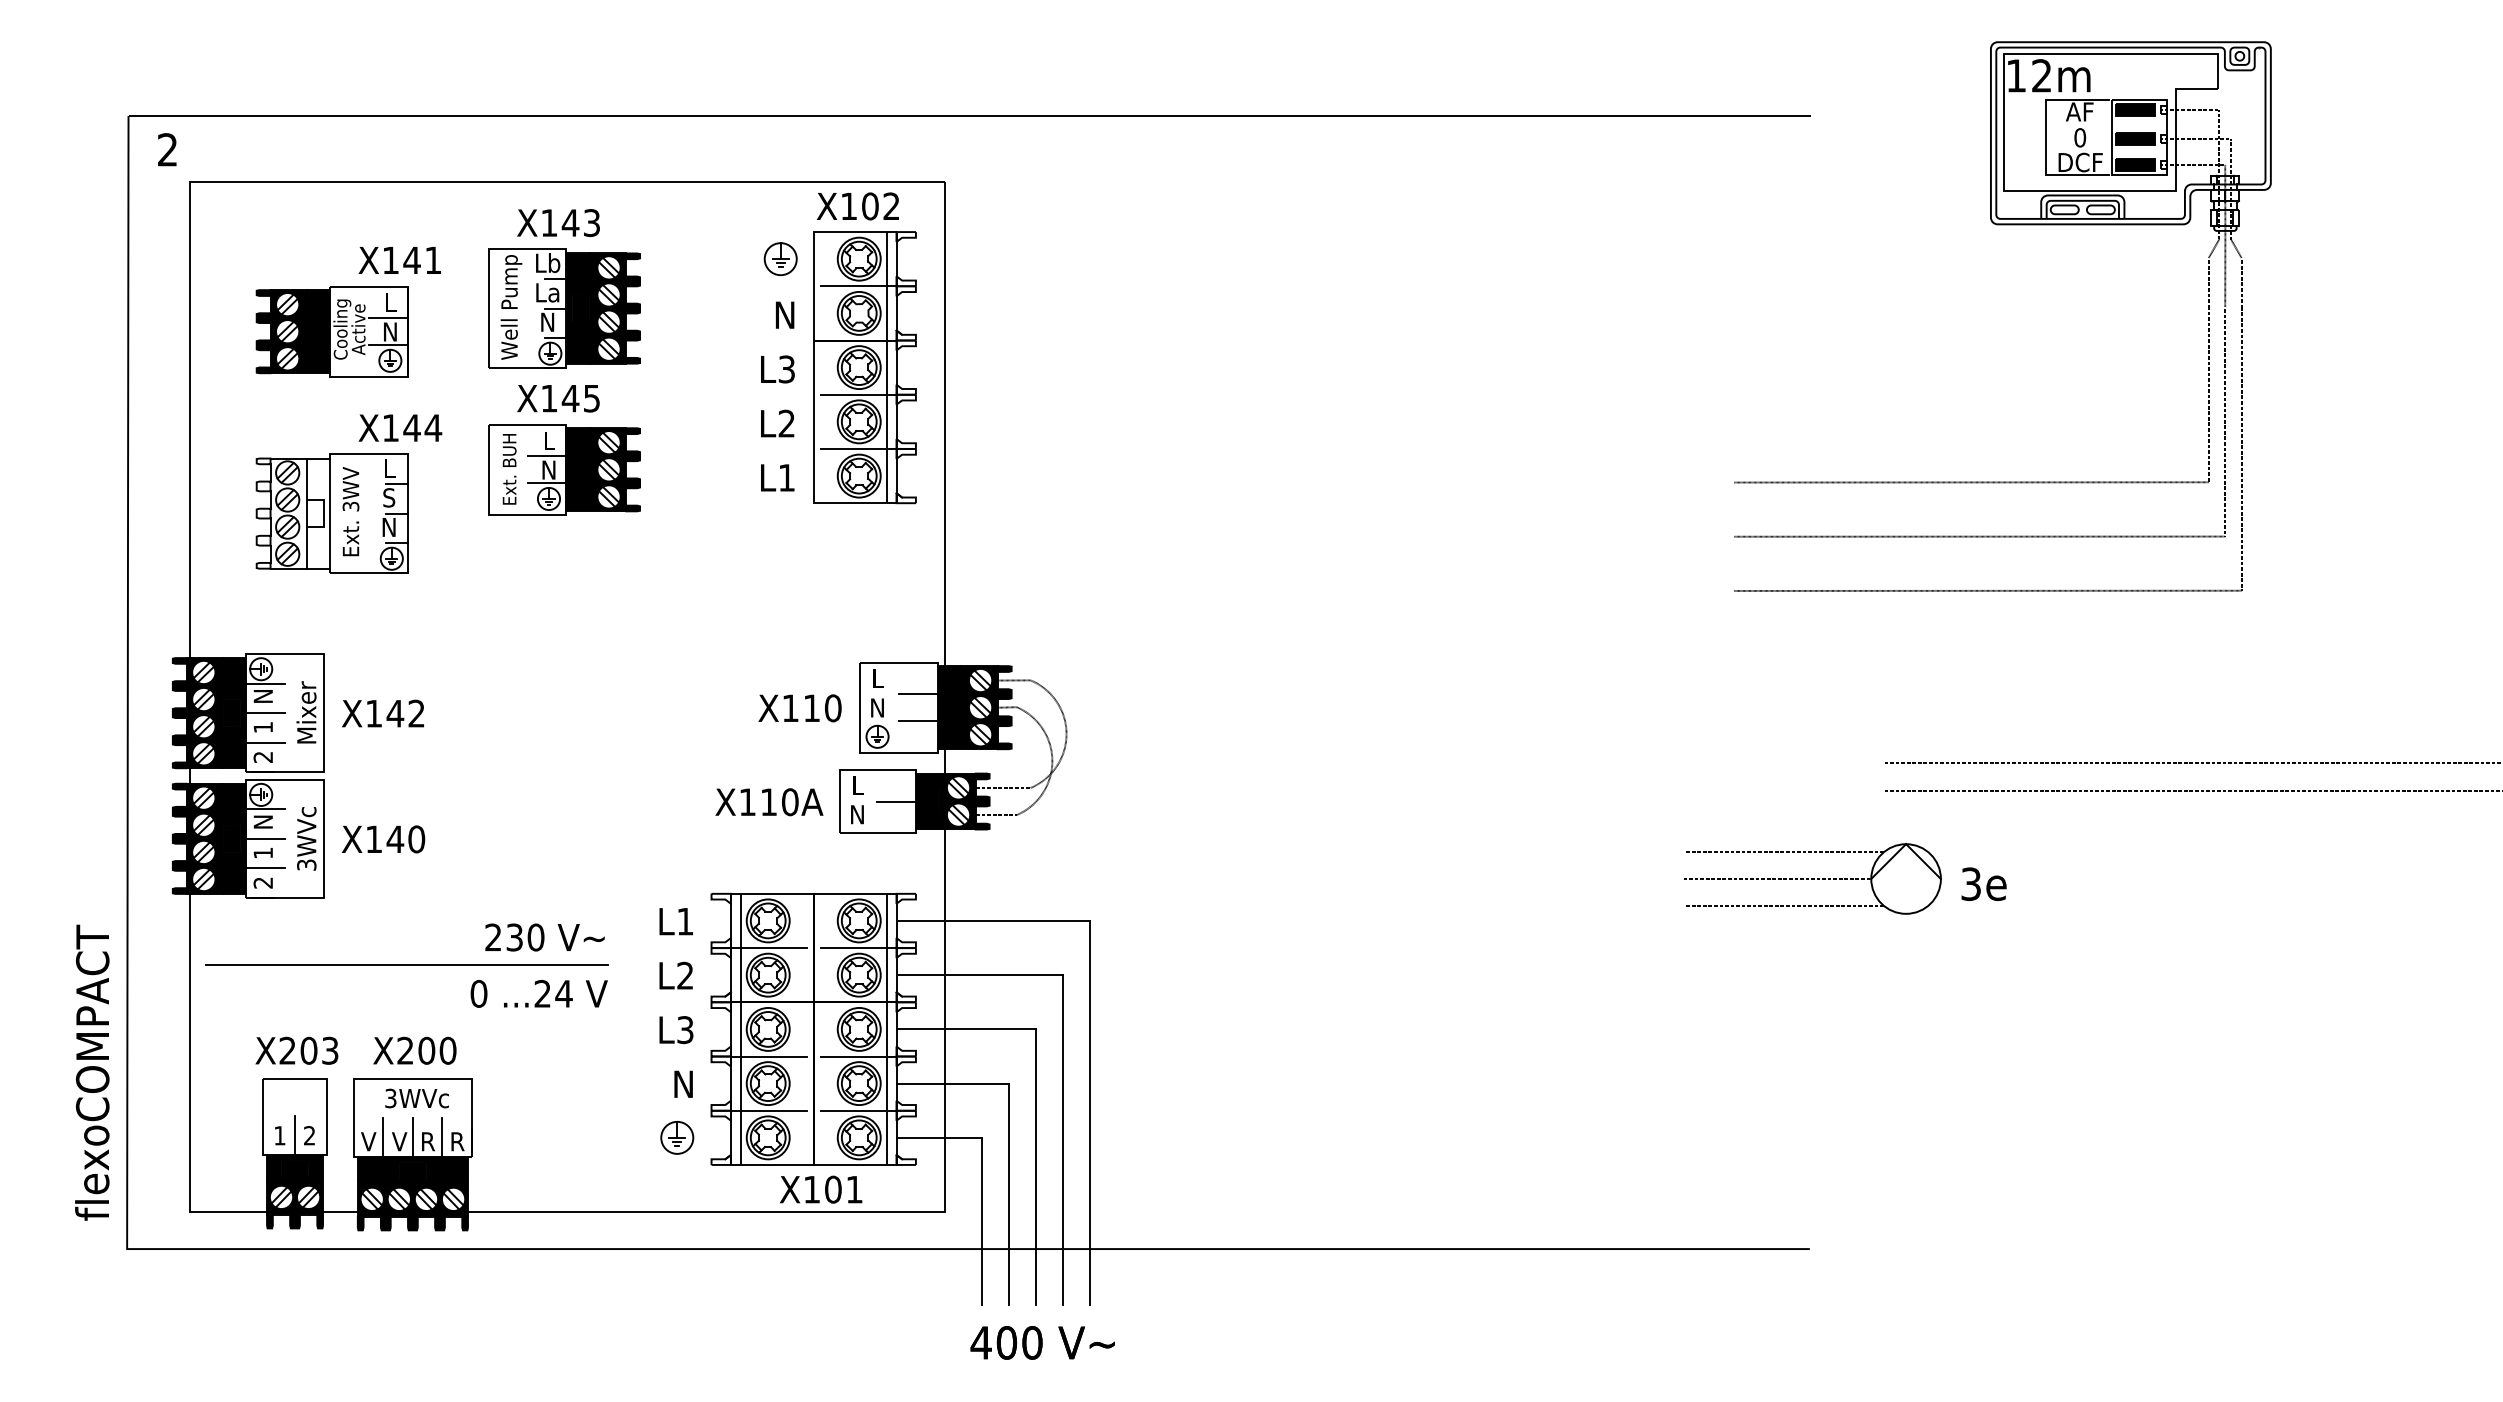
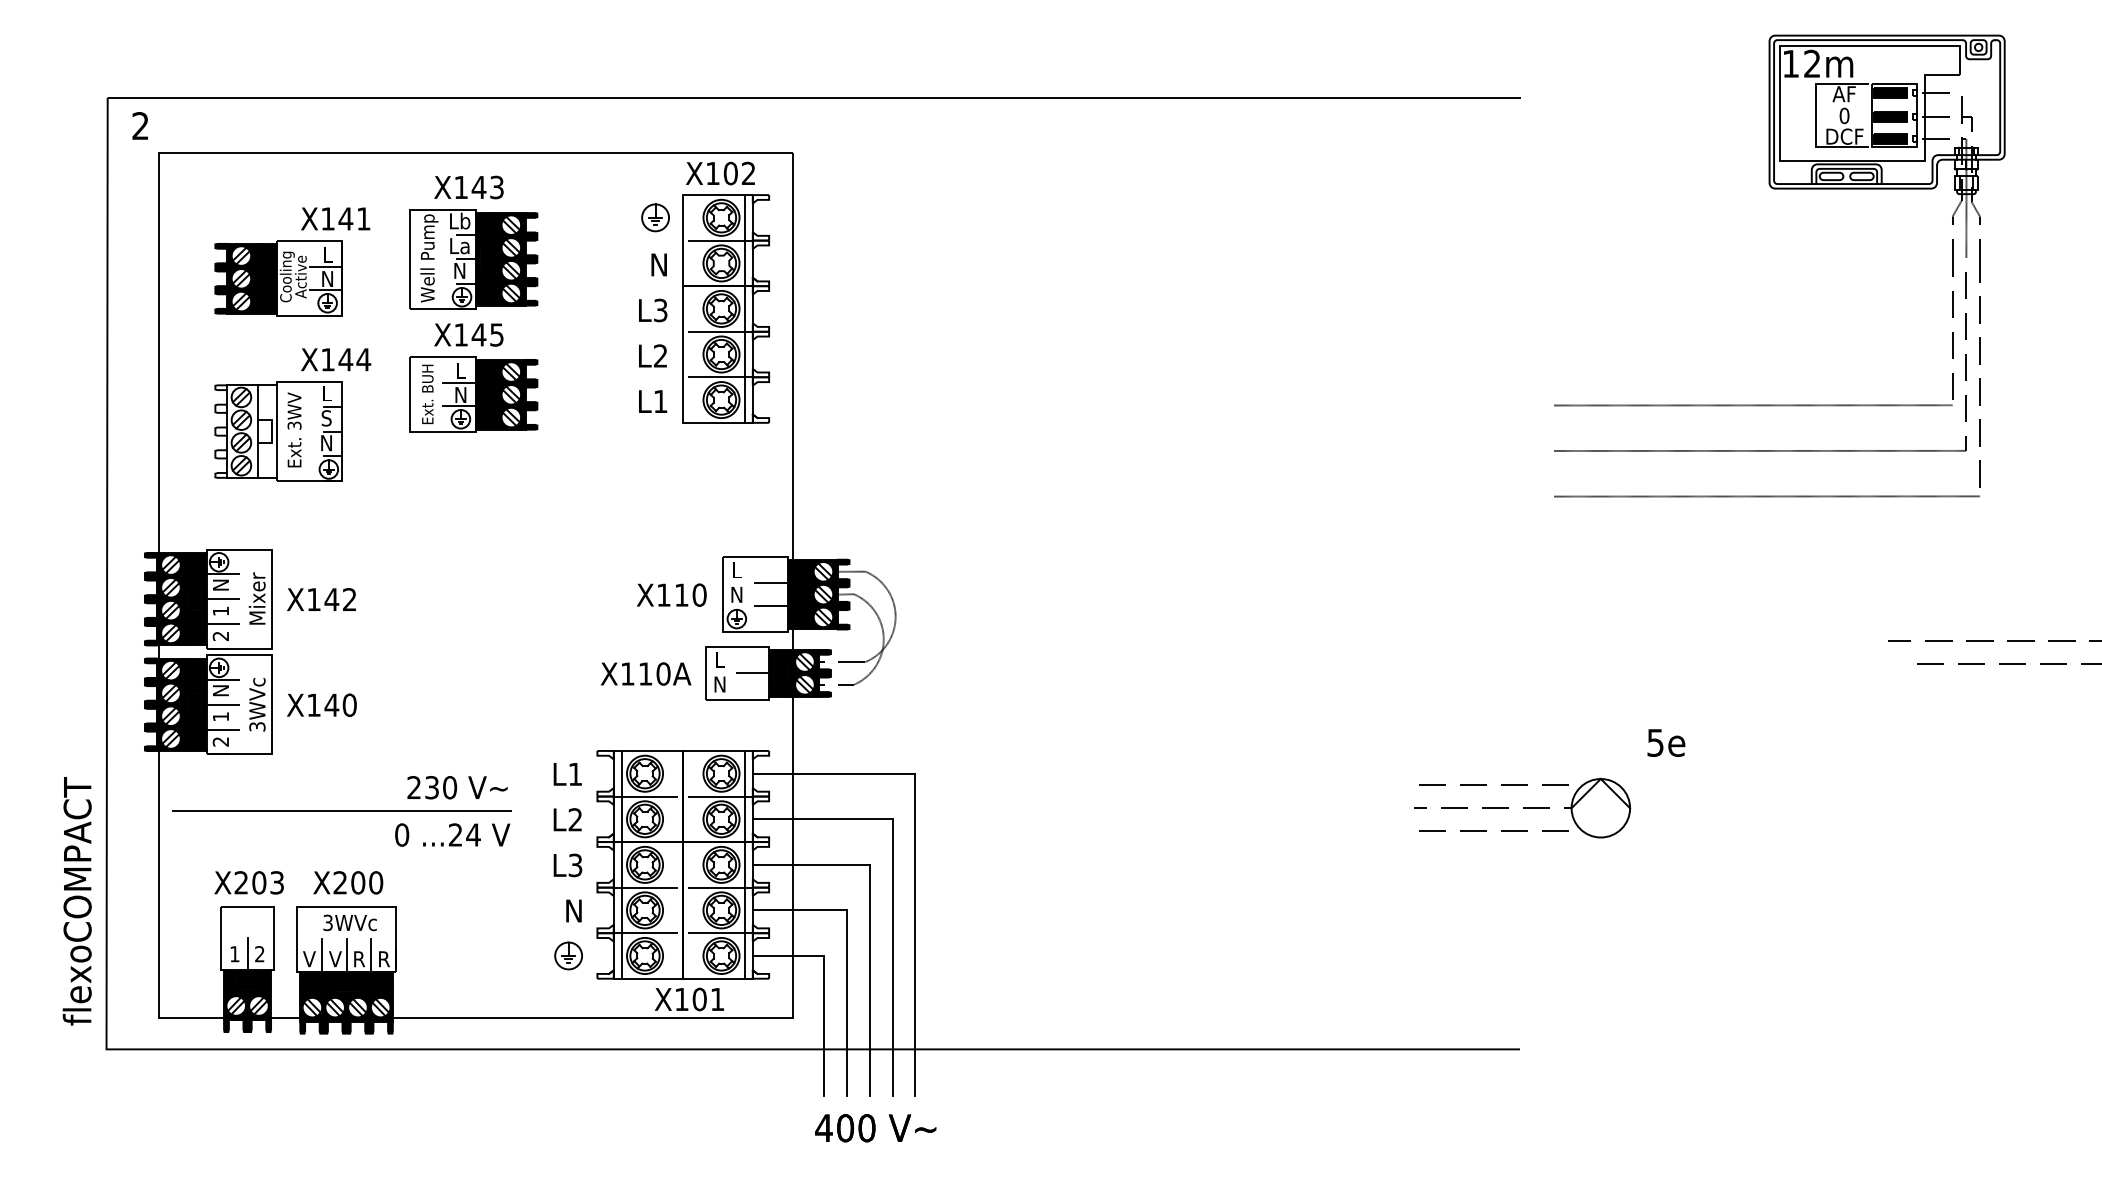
part: (2002, 225) -> (1779, 189), moved
line: (2066, 763) -> (1735, 641), removed
line: (2076, 790) -> (1744, 664), removed
part: (1812, 878) -> (1522, 807), moved
text: (1971, 883) -> (1655, 742), 3e -> 5e

